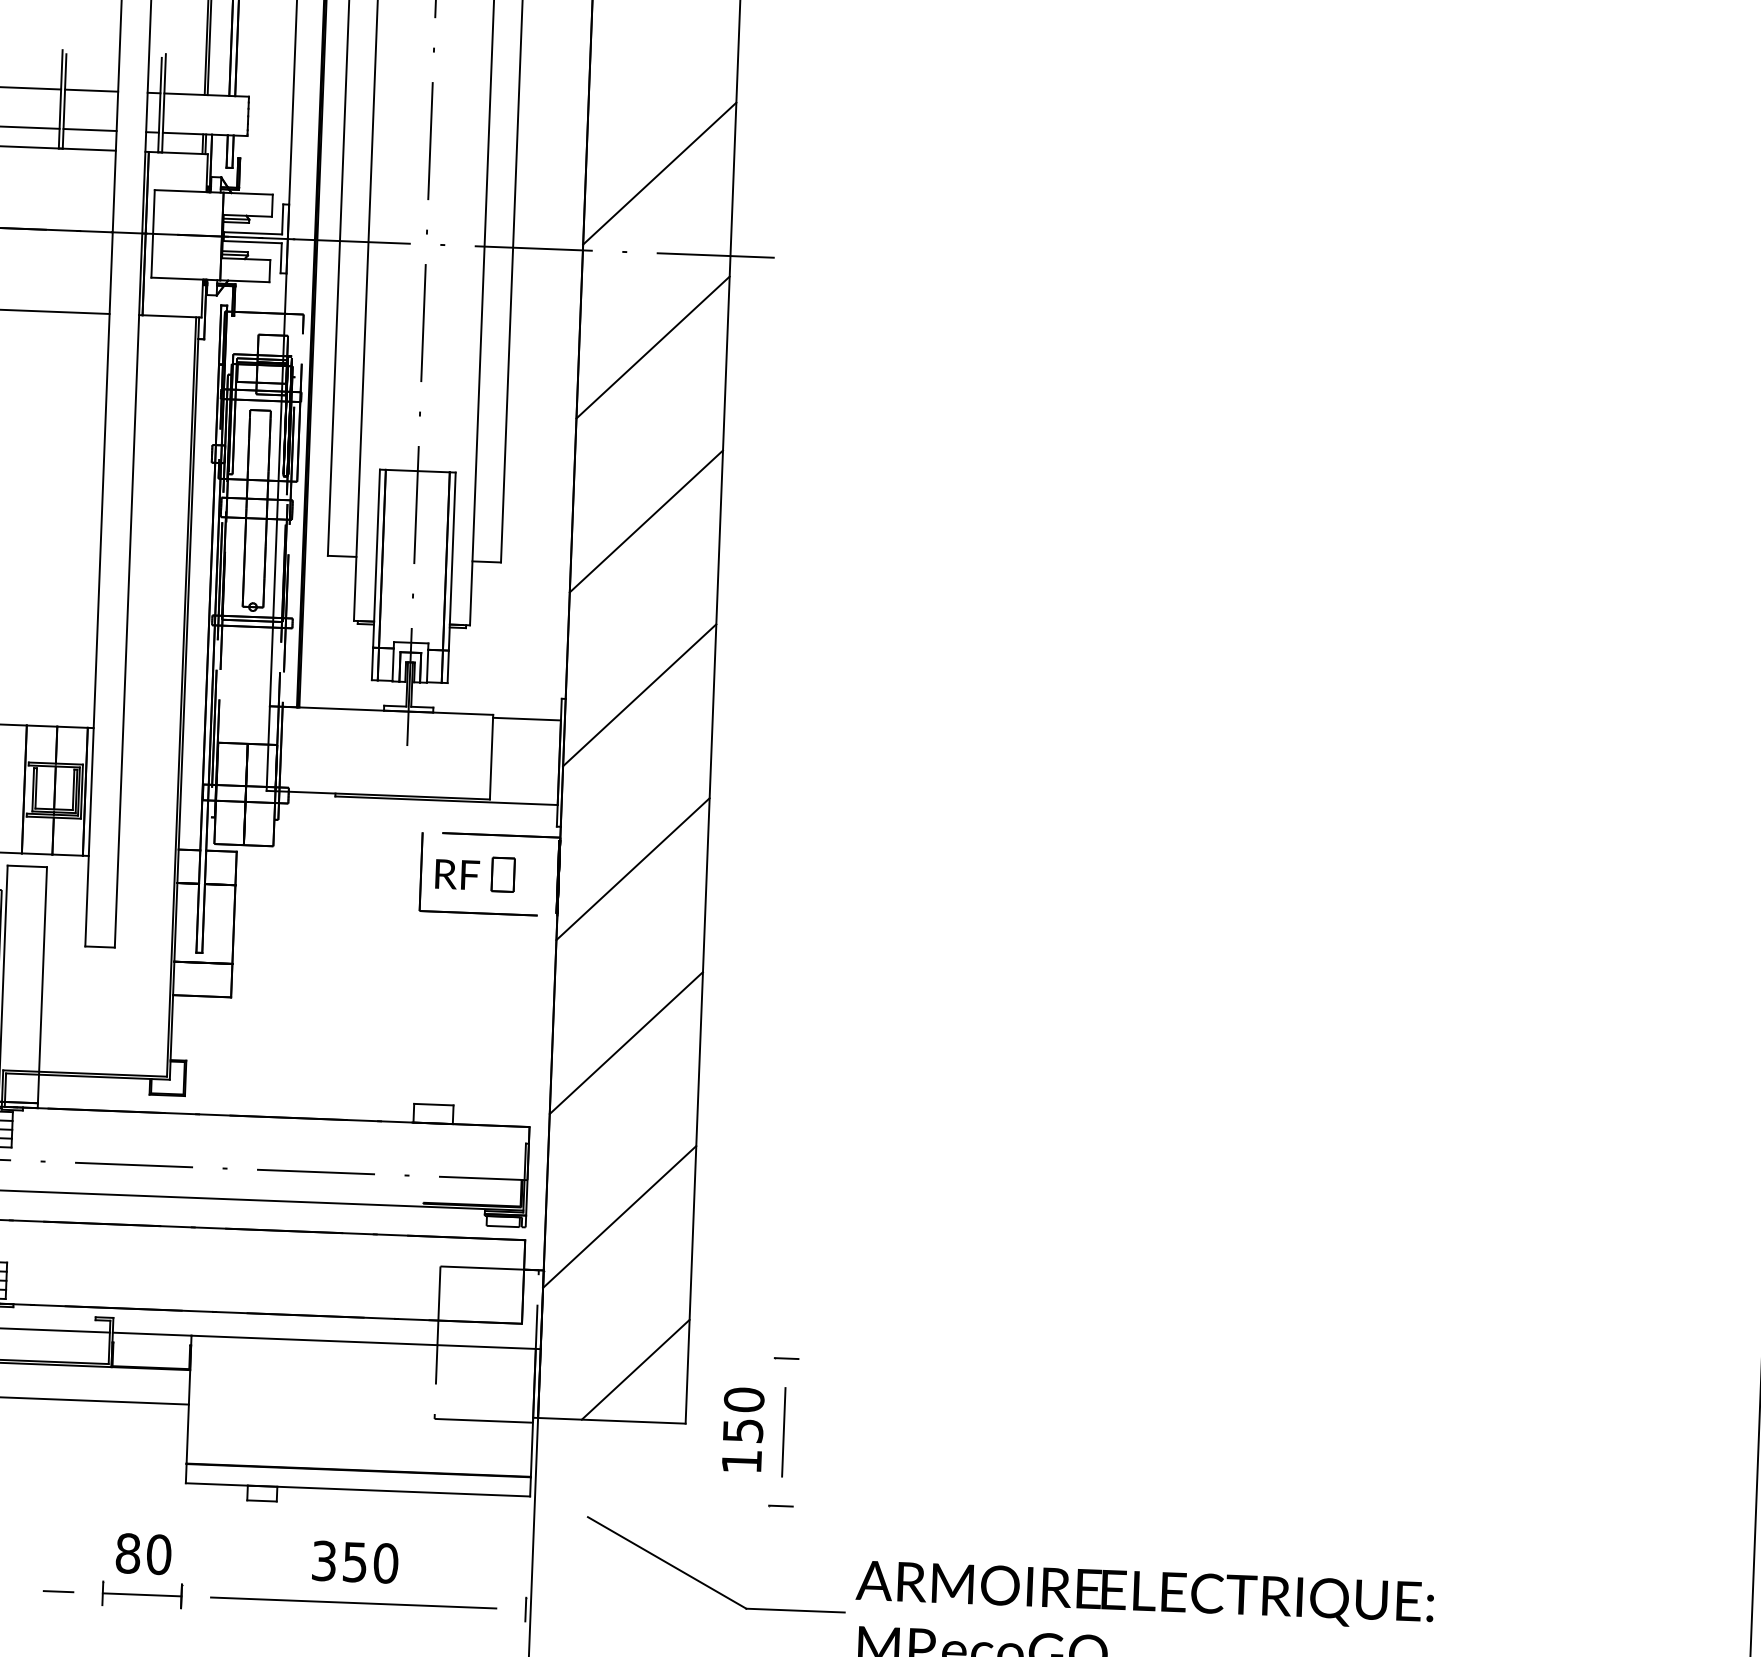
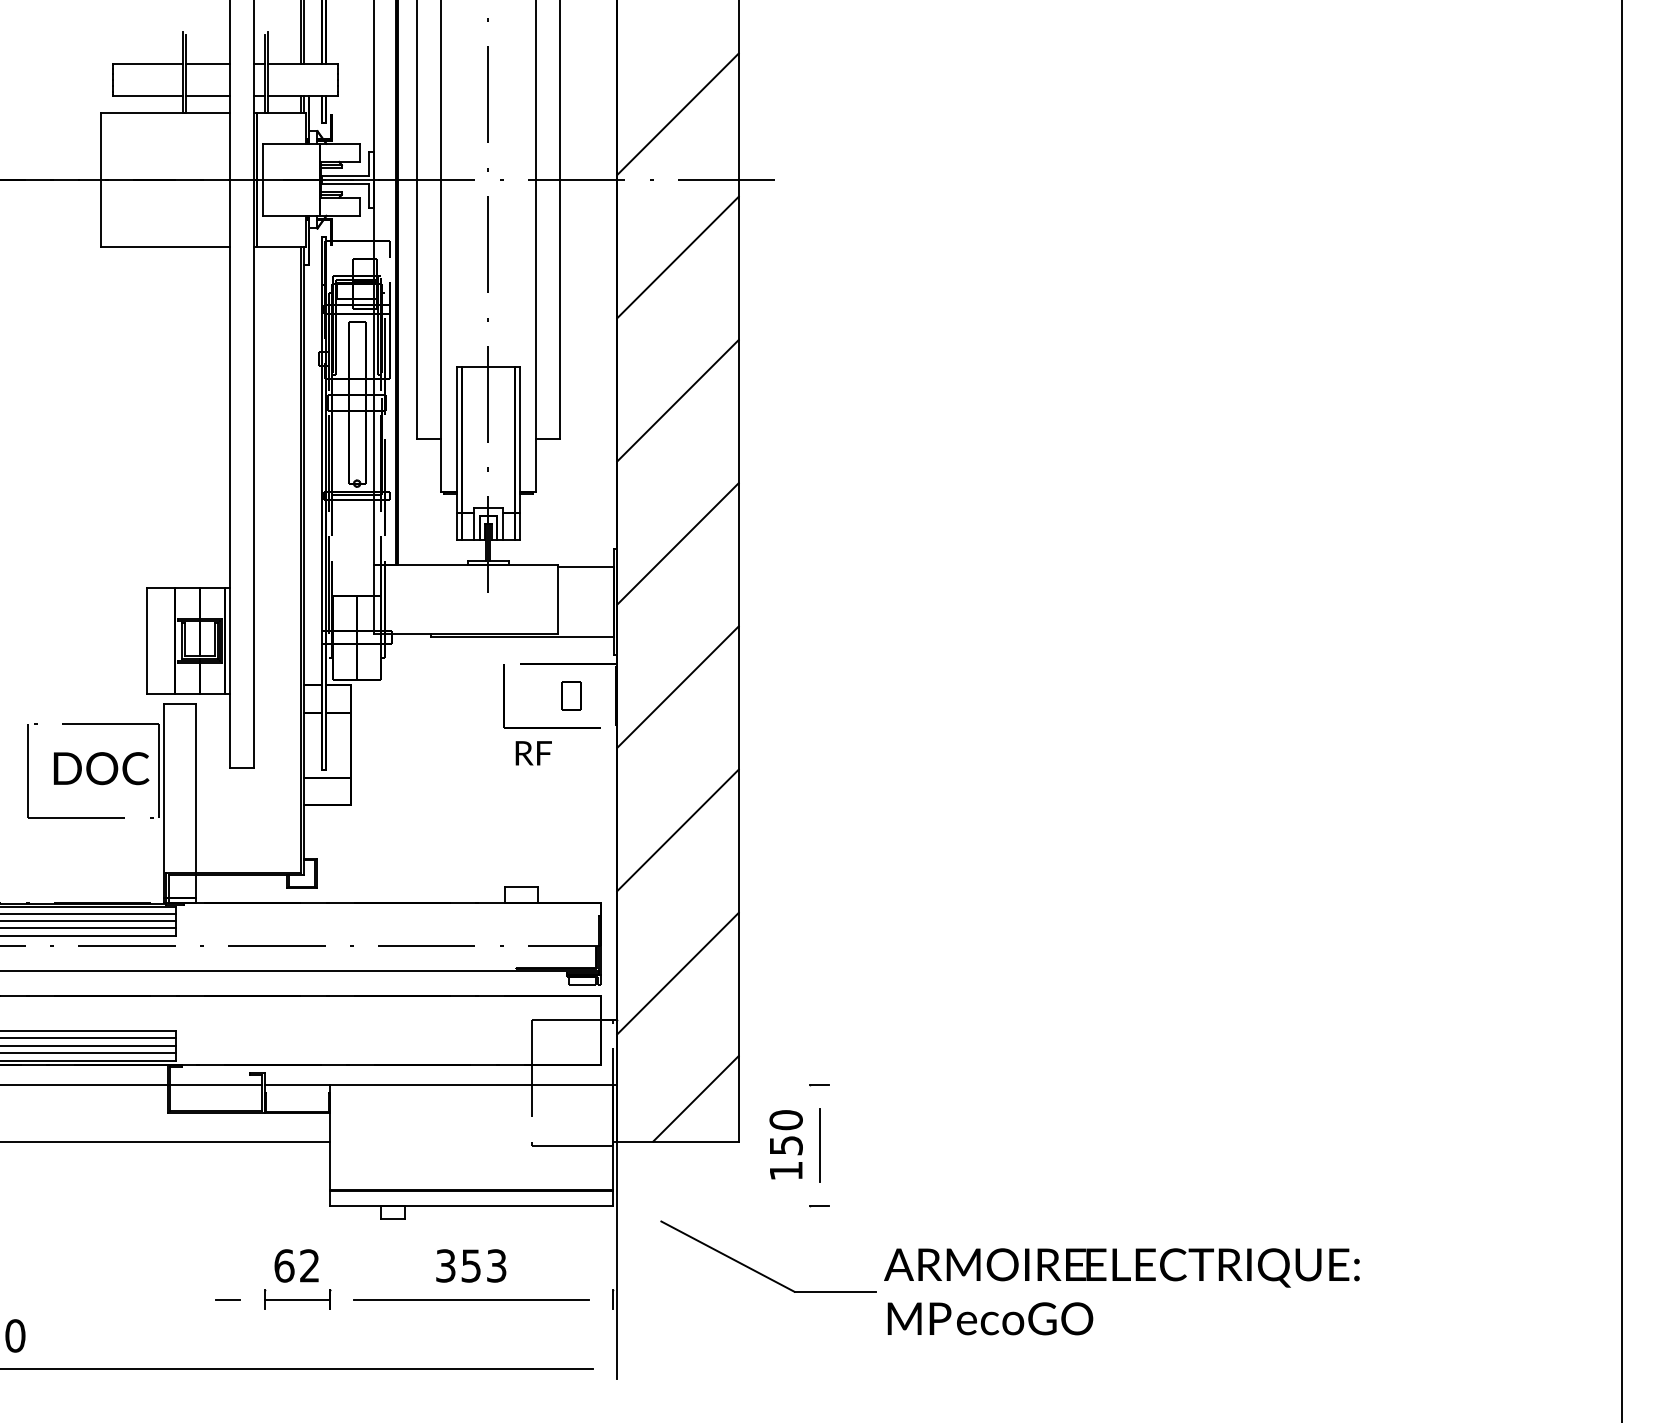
text: (457, 874) -> (533, 753), moved
text: (142, 1553) -> (296, 1265), 80 -> 62
text: (385, 1562) -> (496, 1265), 350 -> 353

